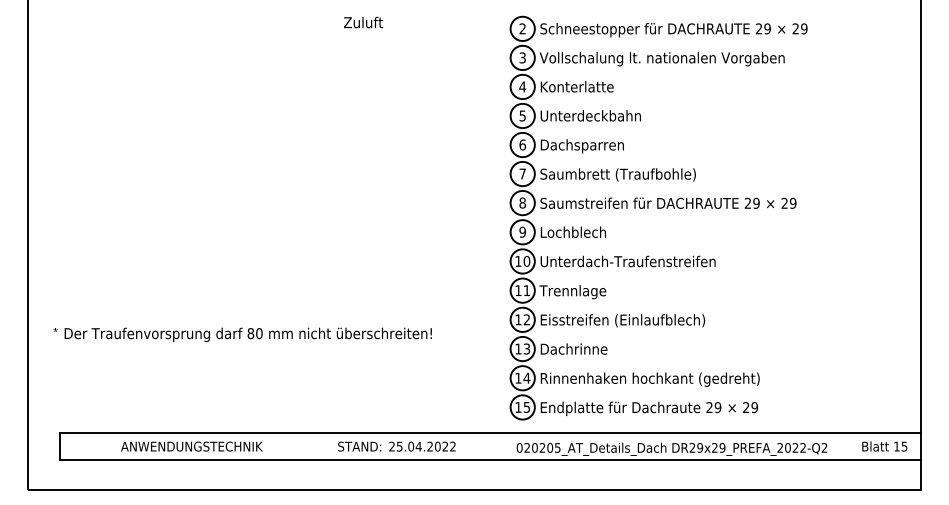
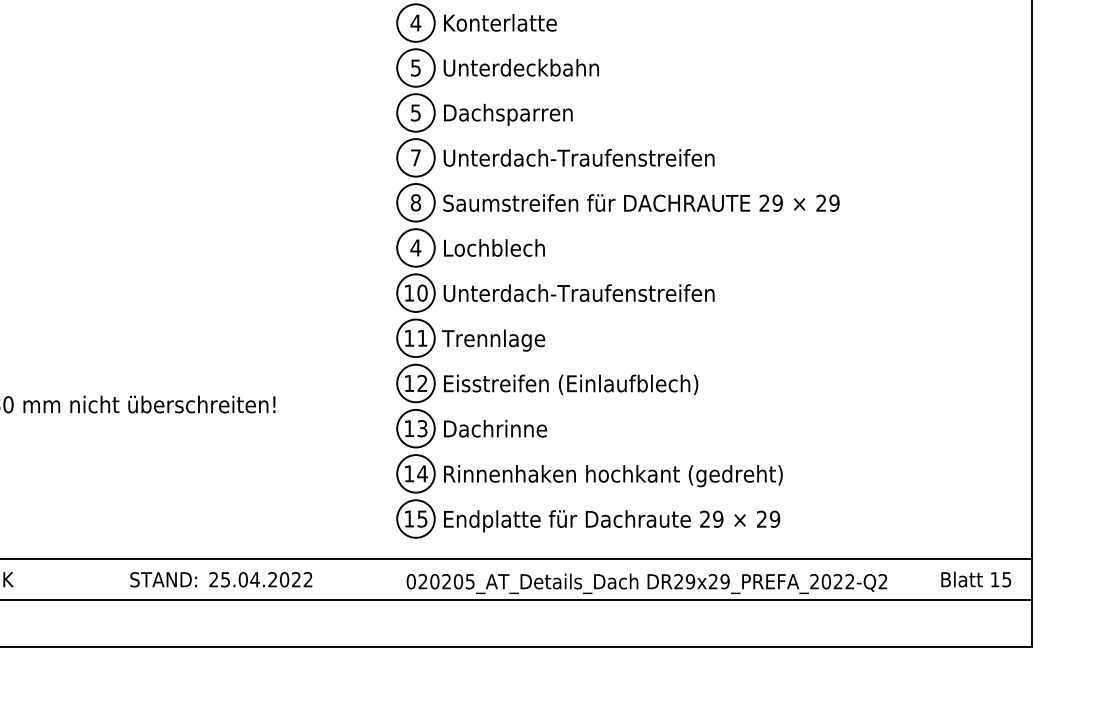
text: (522, 144) -> (415, 112), 6 -> 5
text: (627, 174) -> (578, 158), Saumbrett (Traufbohle) -> Unterdach-Traufenstreifen
text: (522, 231) -> (415, 246), 9 -> 4

